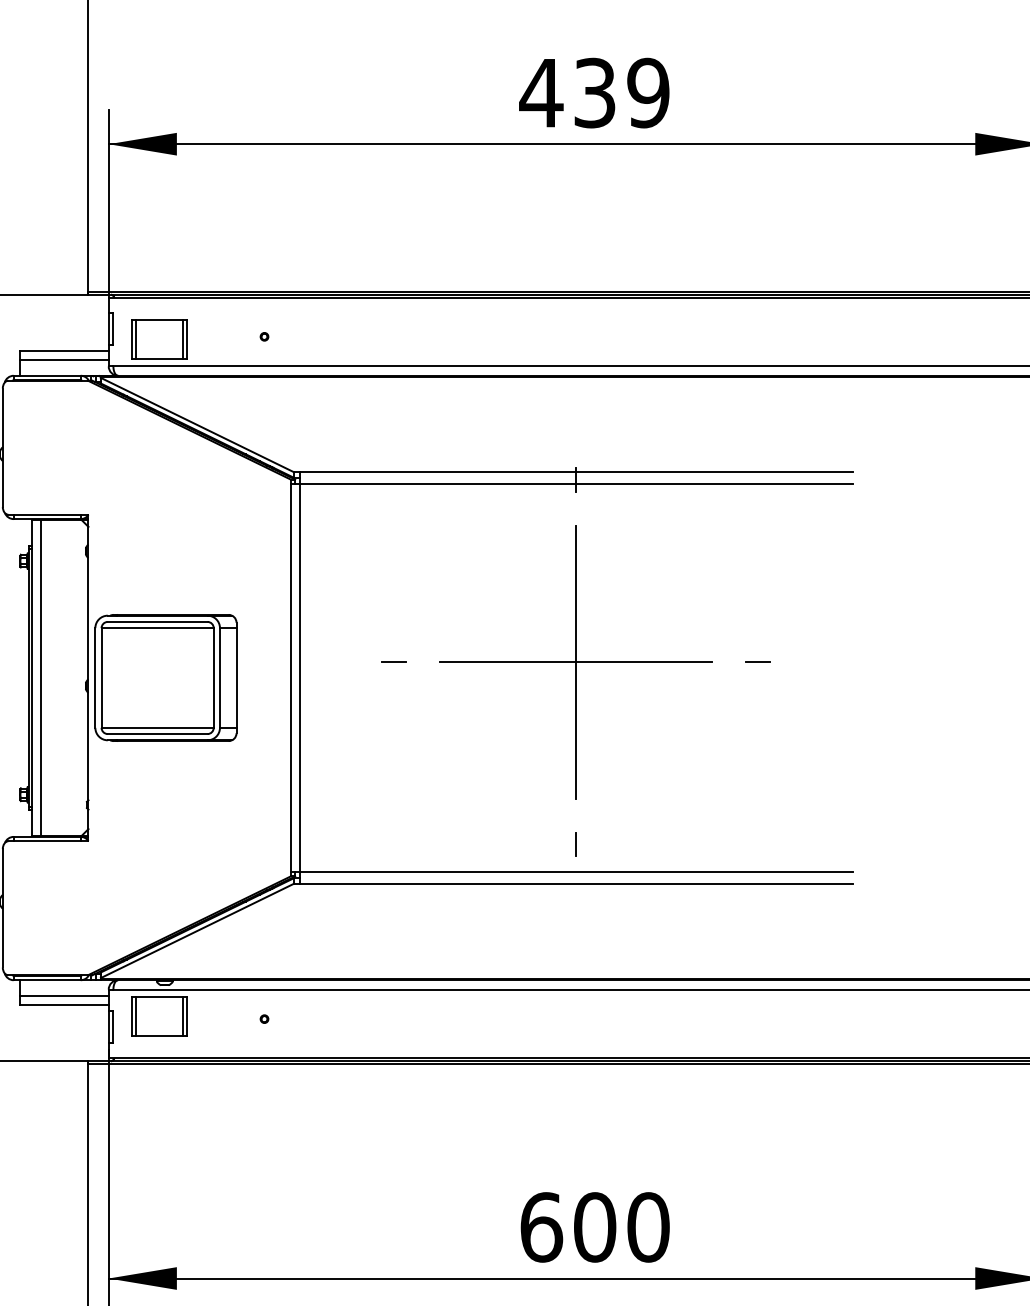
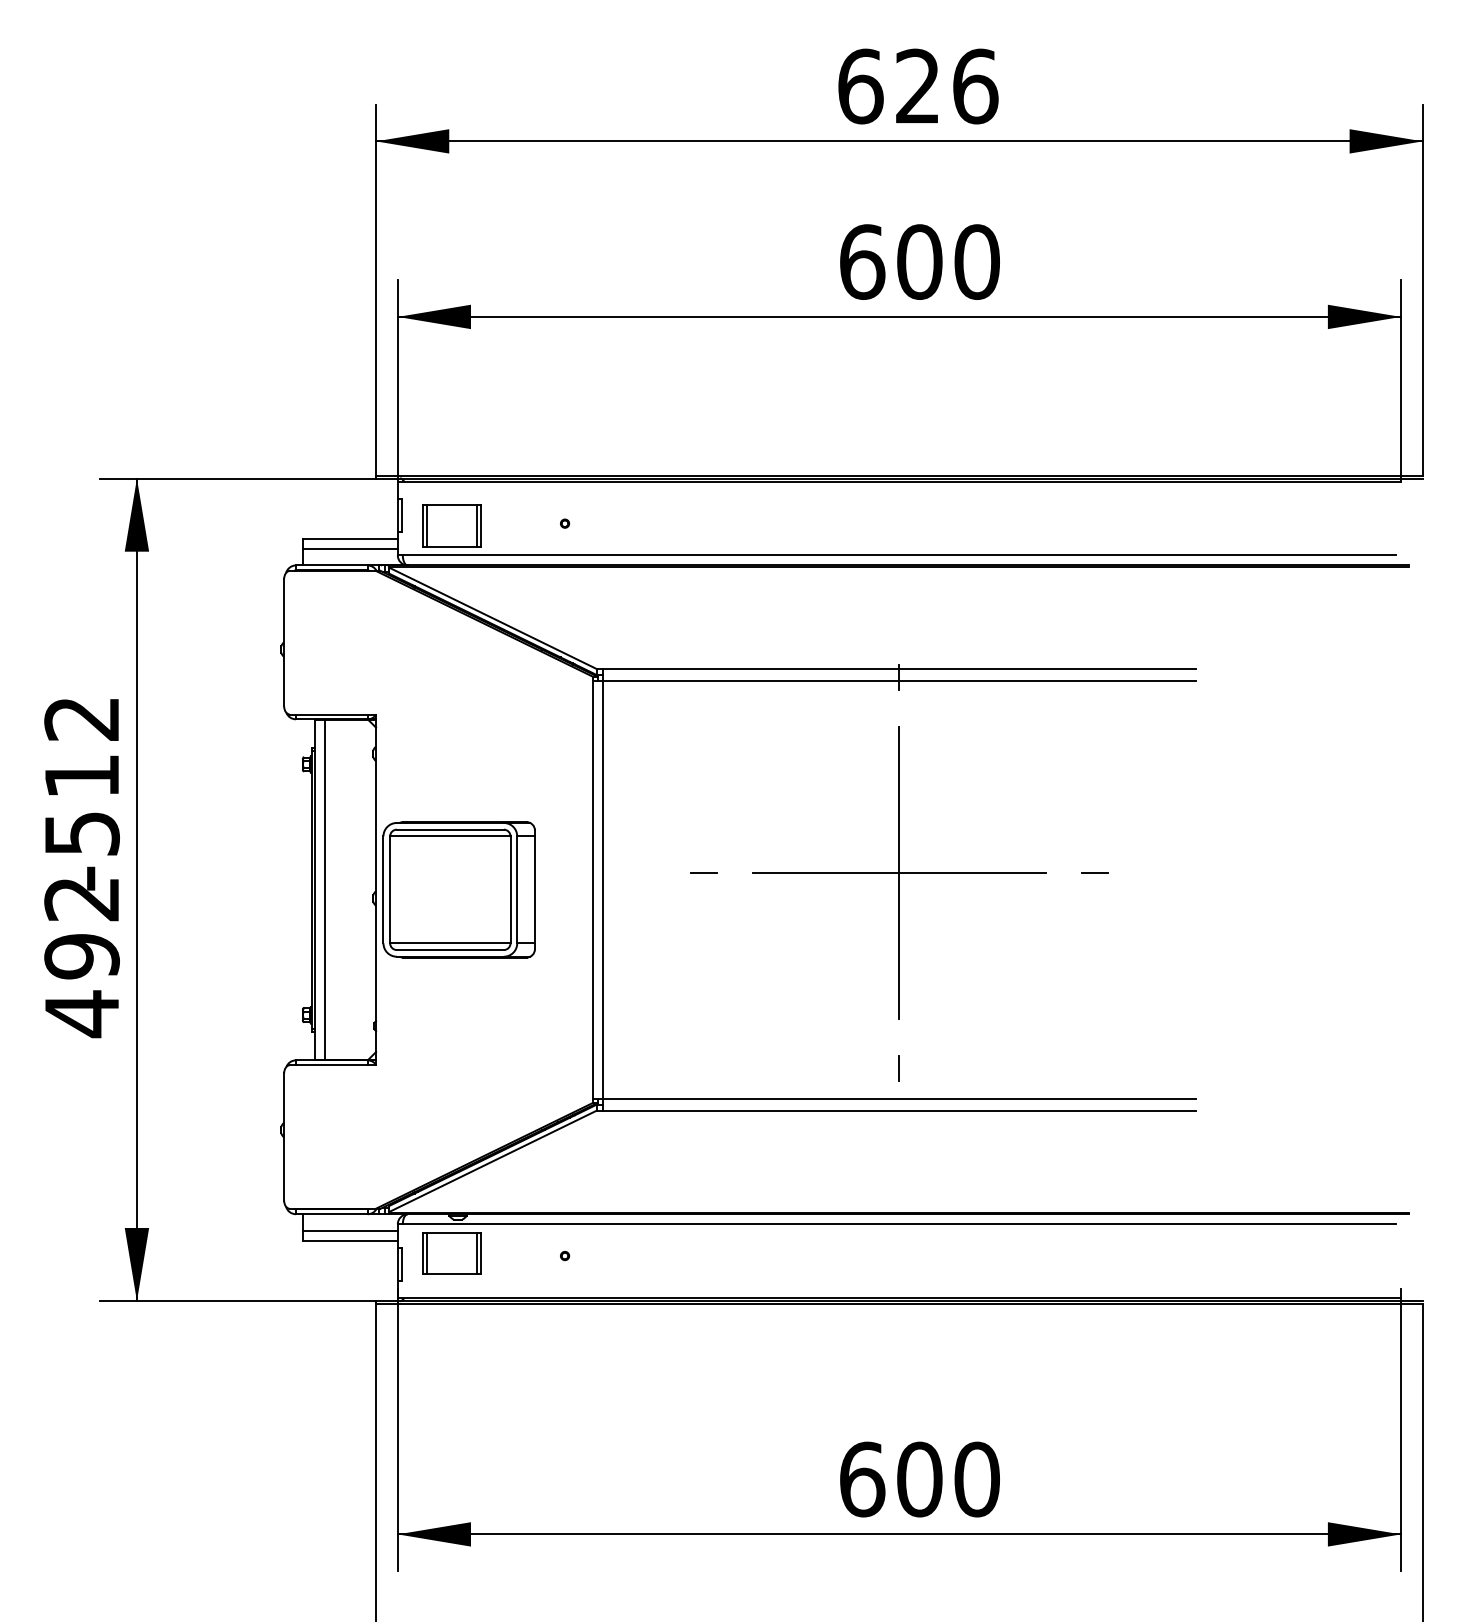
text: (593, 92) -> (918, 261), 439 -> 600

